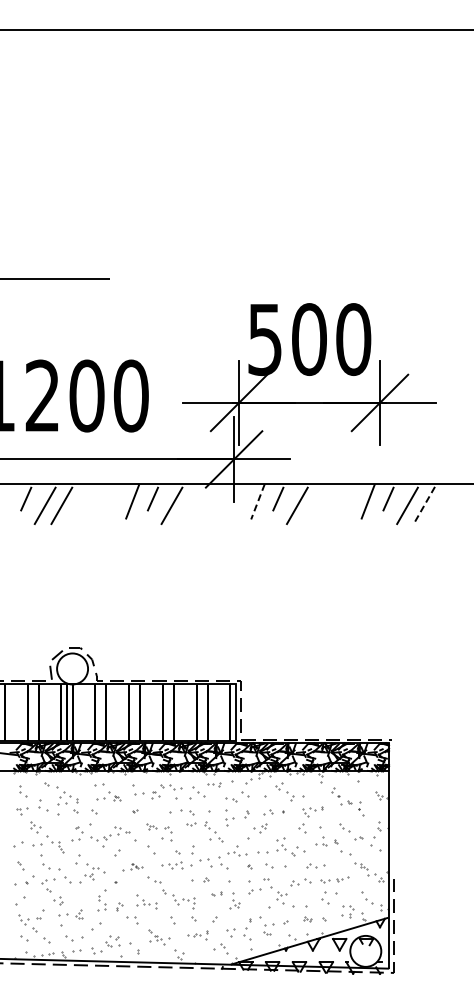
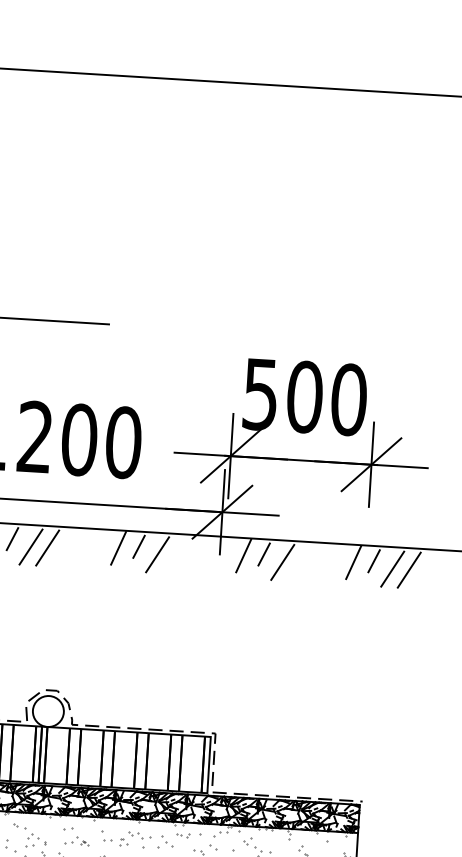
line: (257, 501) -> (243, 555), dashed -> solid
line: (424, 505) -> (409, 569), dashed -> solid

